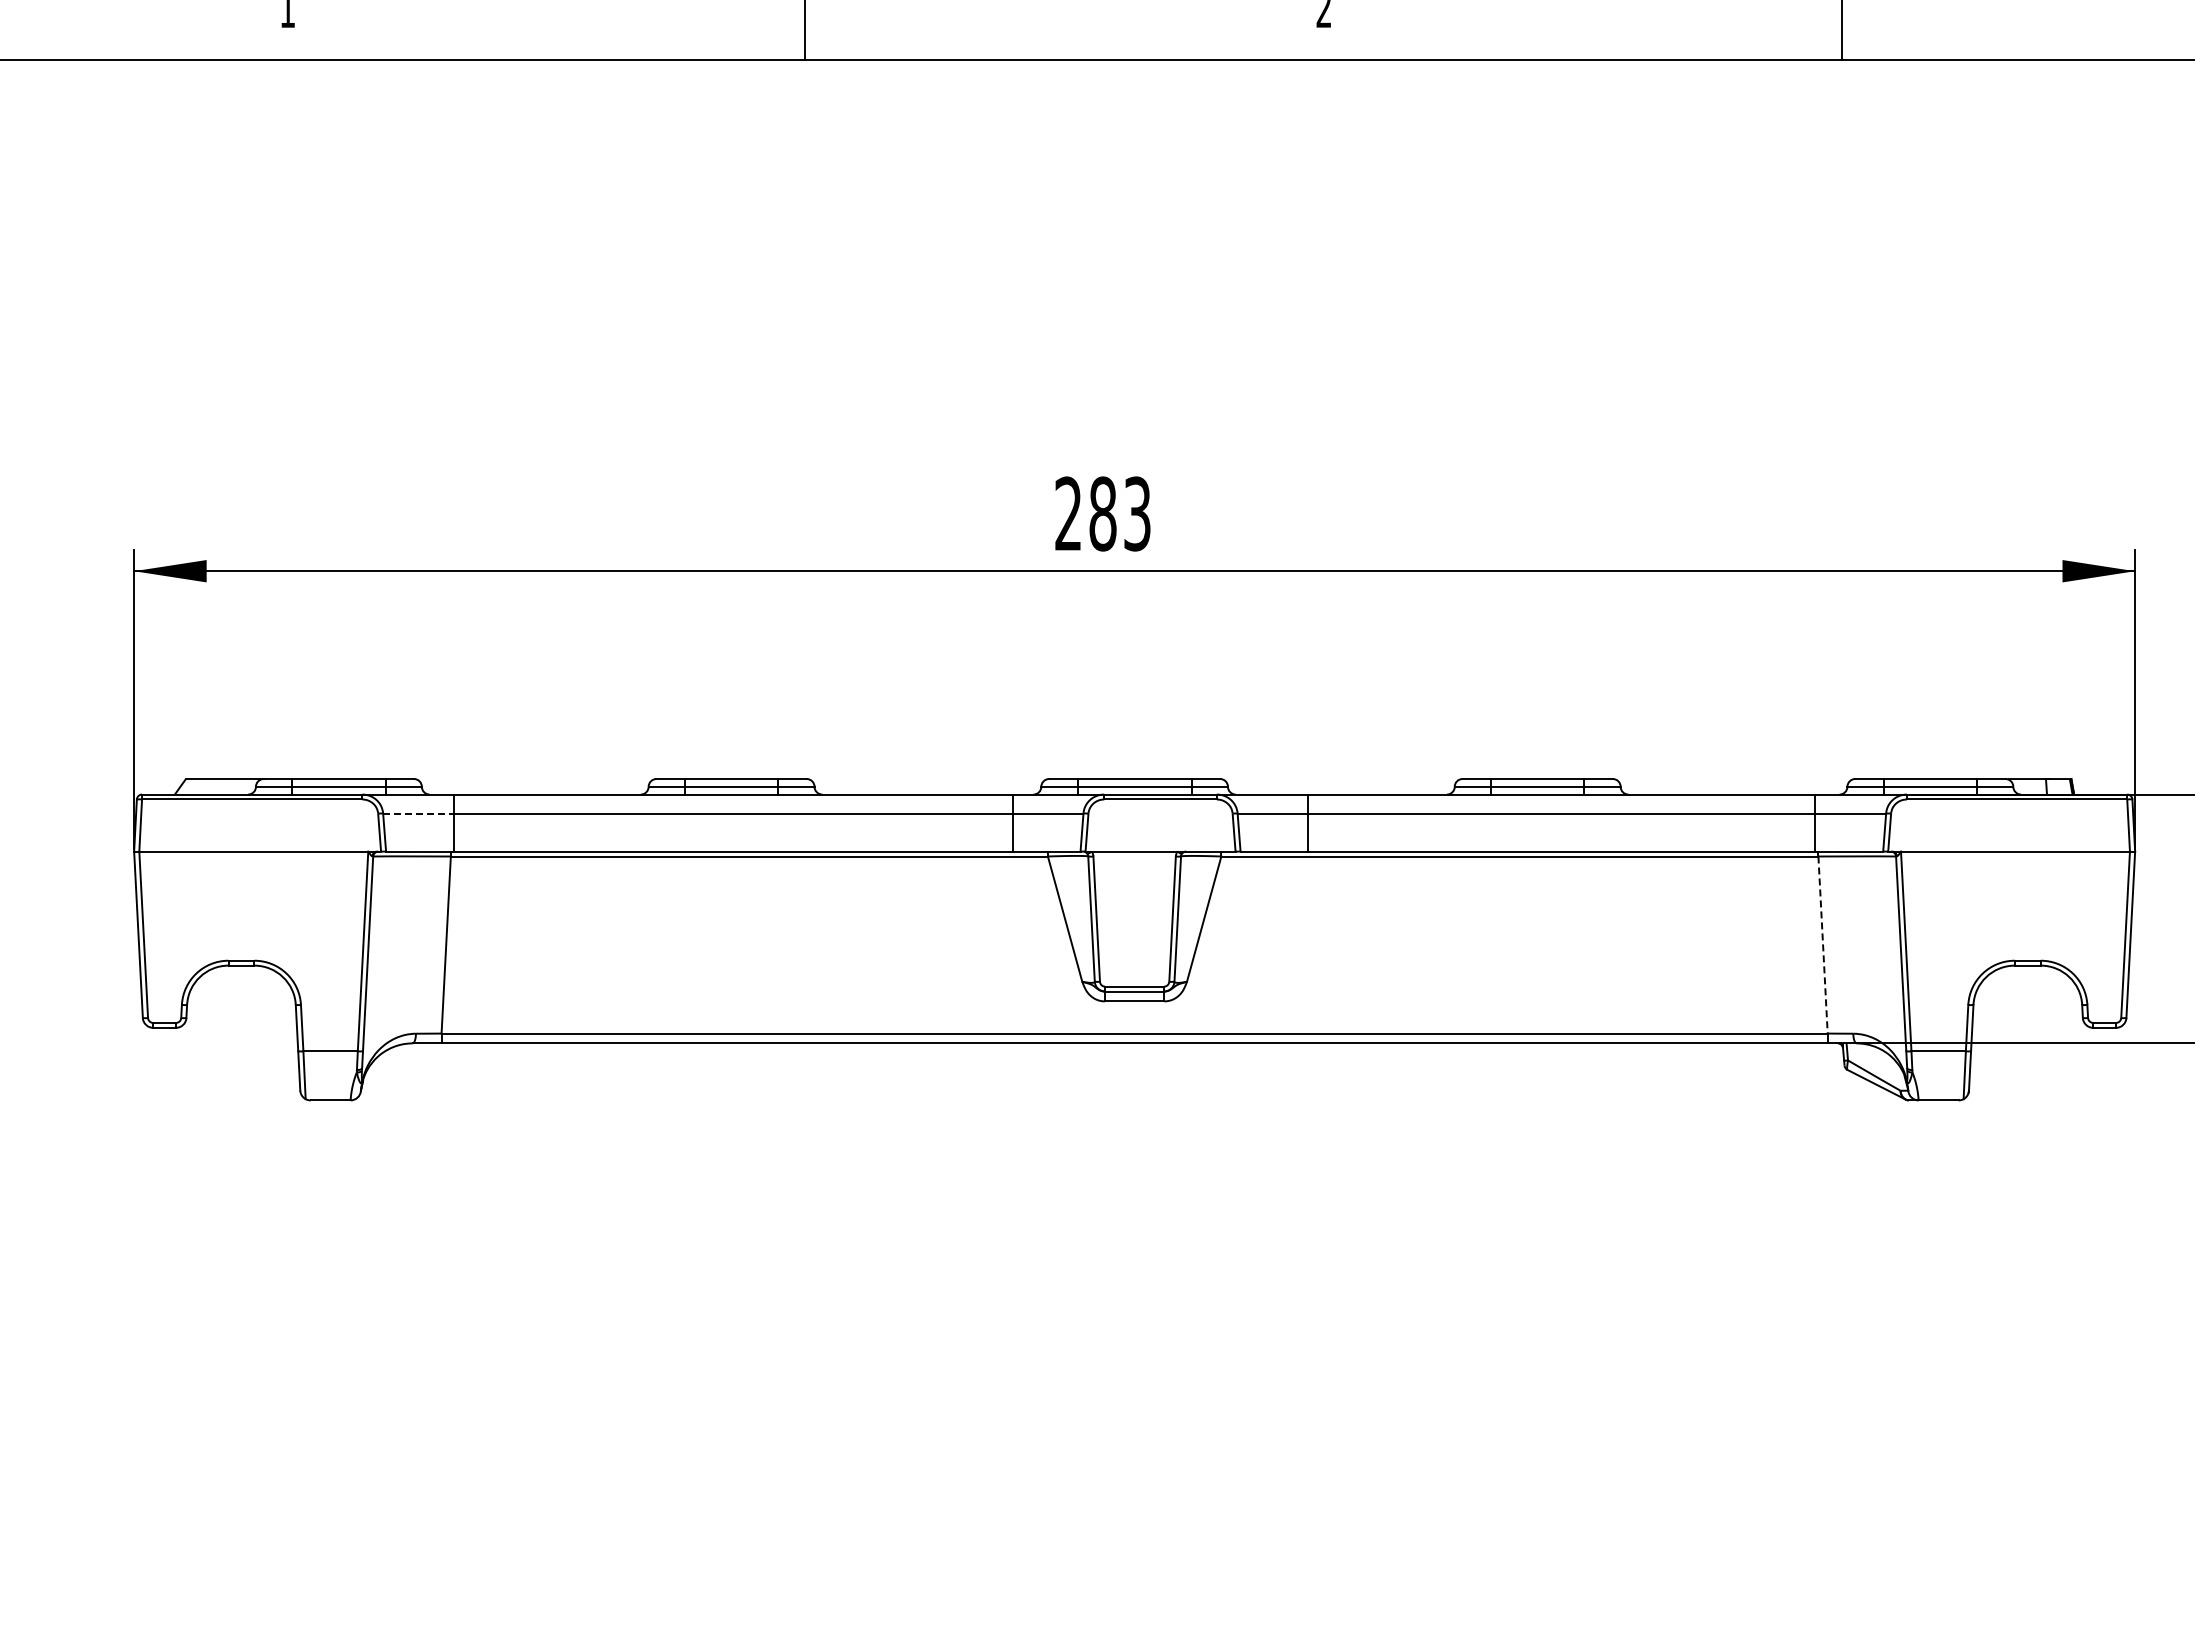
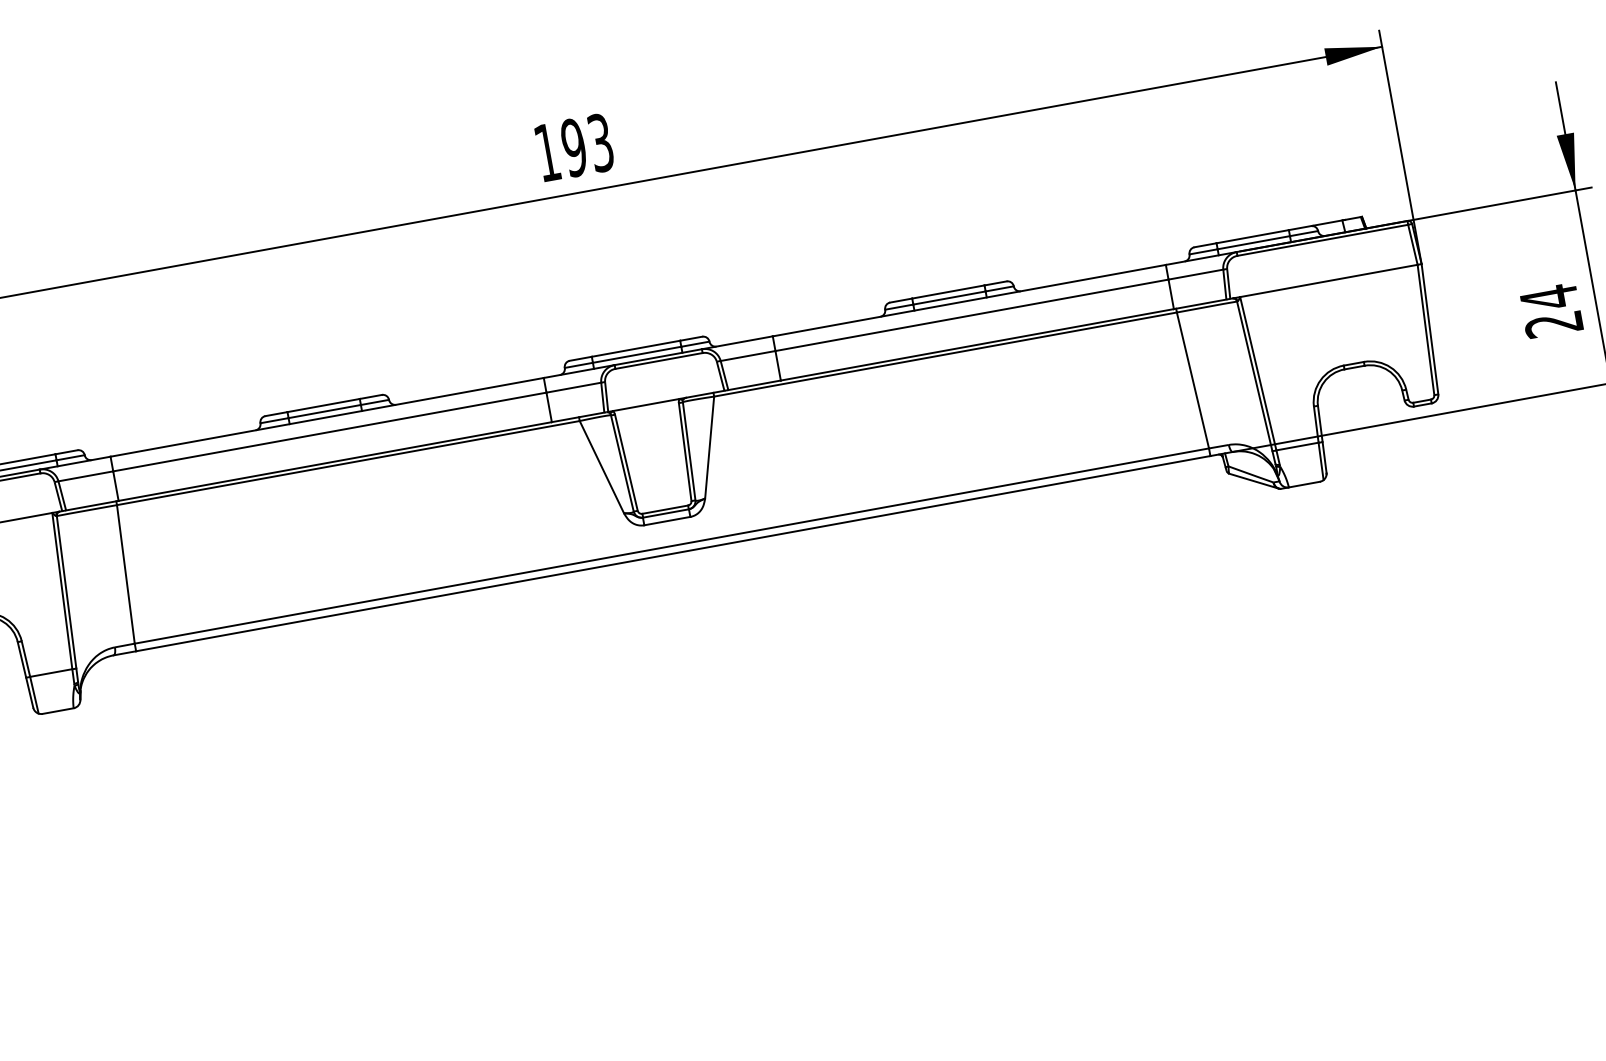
text: (1085, 513) -> (560, 149), 283 -> 193
line: (418, 813) -> (85, 476), dashed -> solid
line: (1823, 945) -> (1193, 380), dashed -> solid

